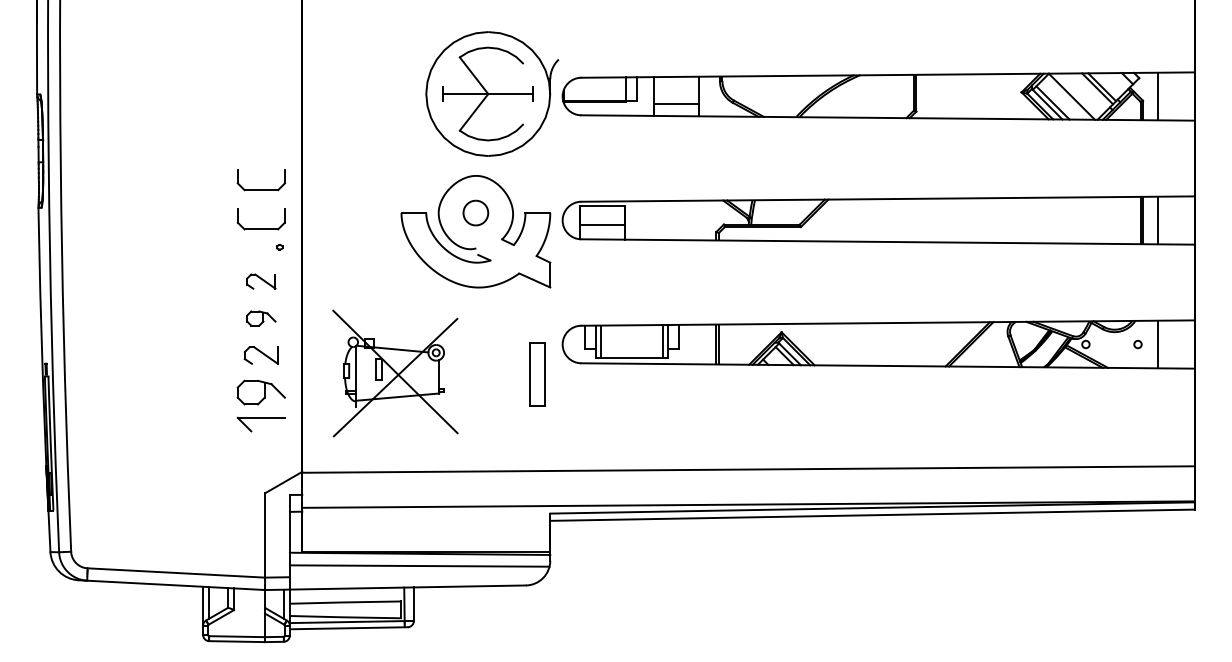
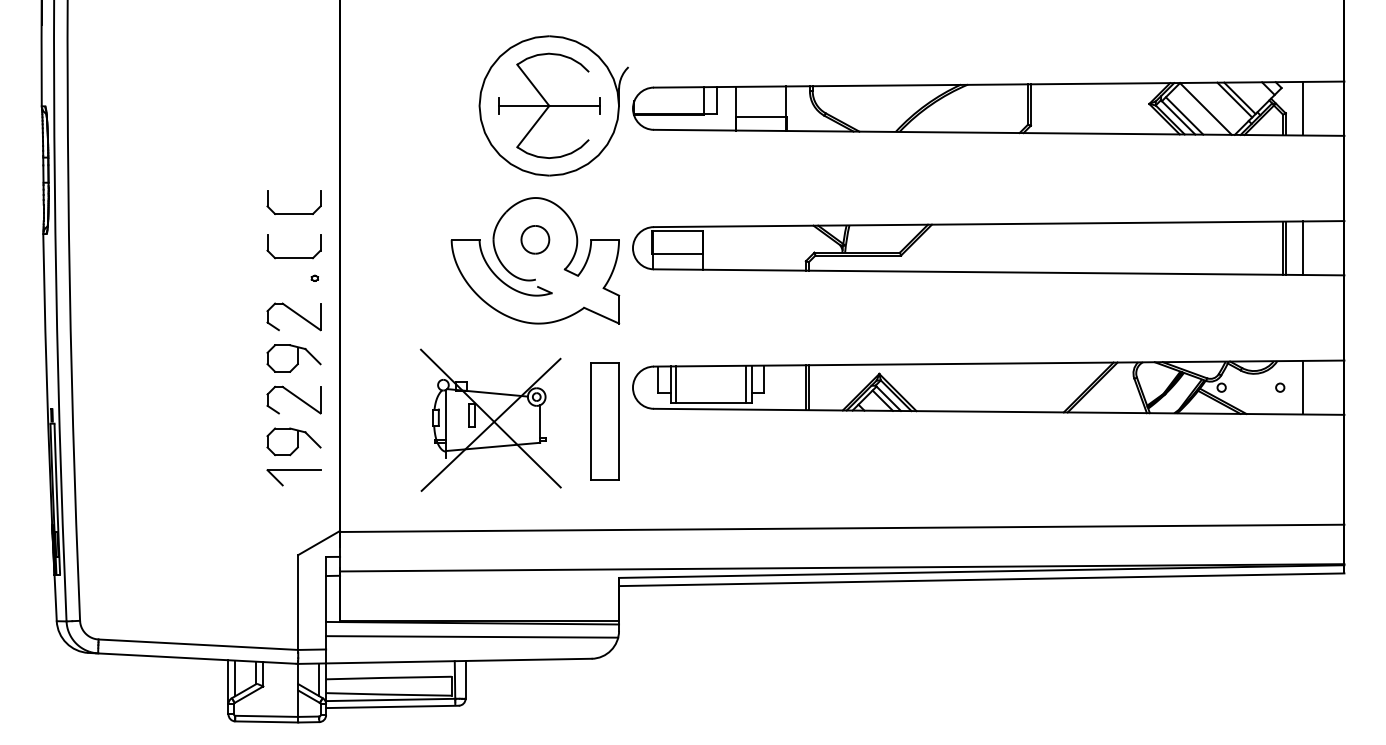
part: (260, 281) -> (293, 316), size x1.67
part: (260, 318) -> (293, 358), size x1.67
part: (260, 355) -> (293, 399), size x1.43
part: (395, 372) -> (490, 419), moved
part: (537, 374) -> (604, 421), size x1.67

